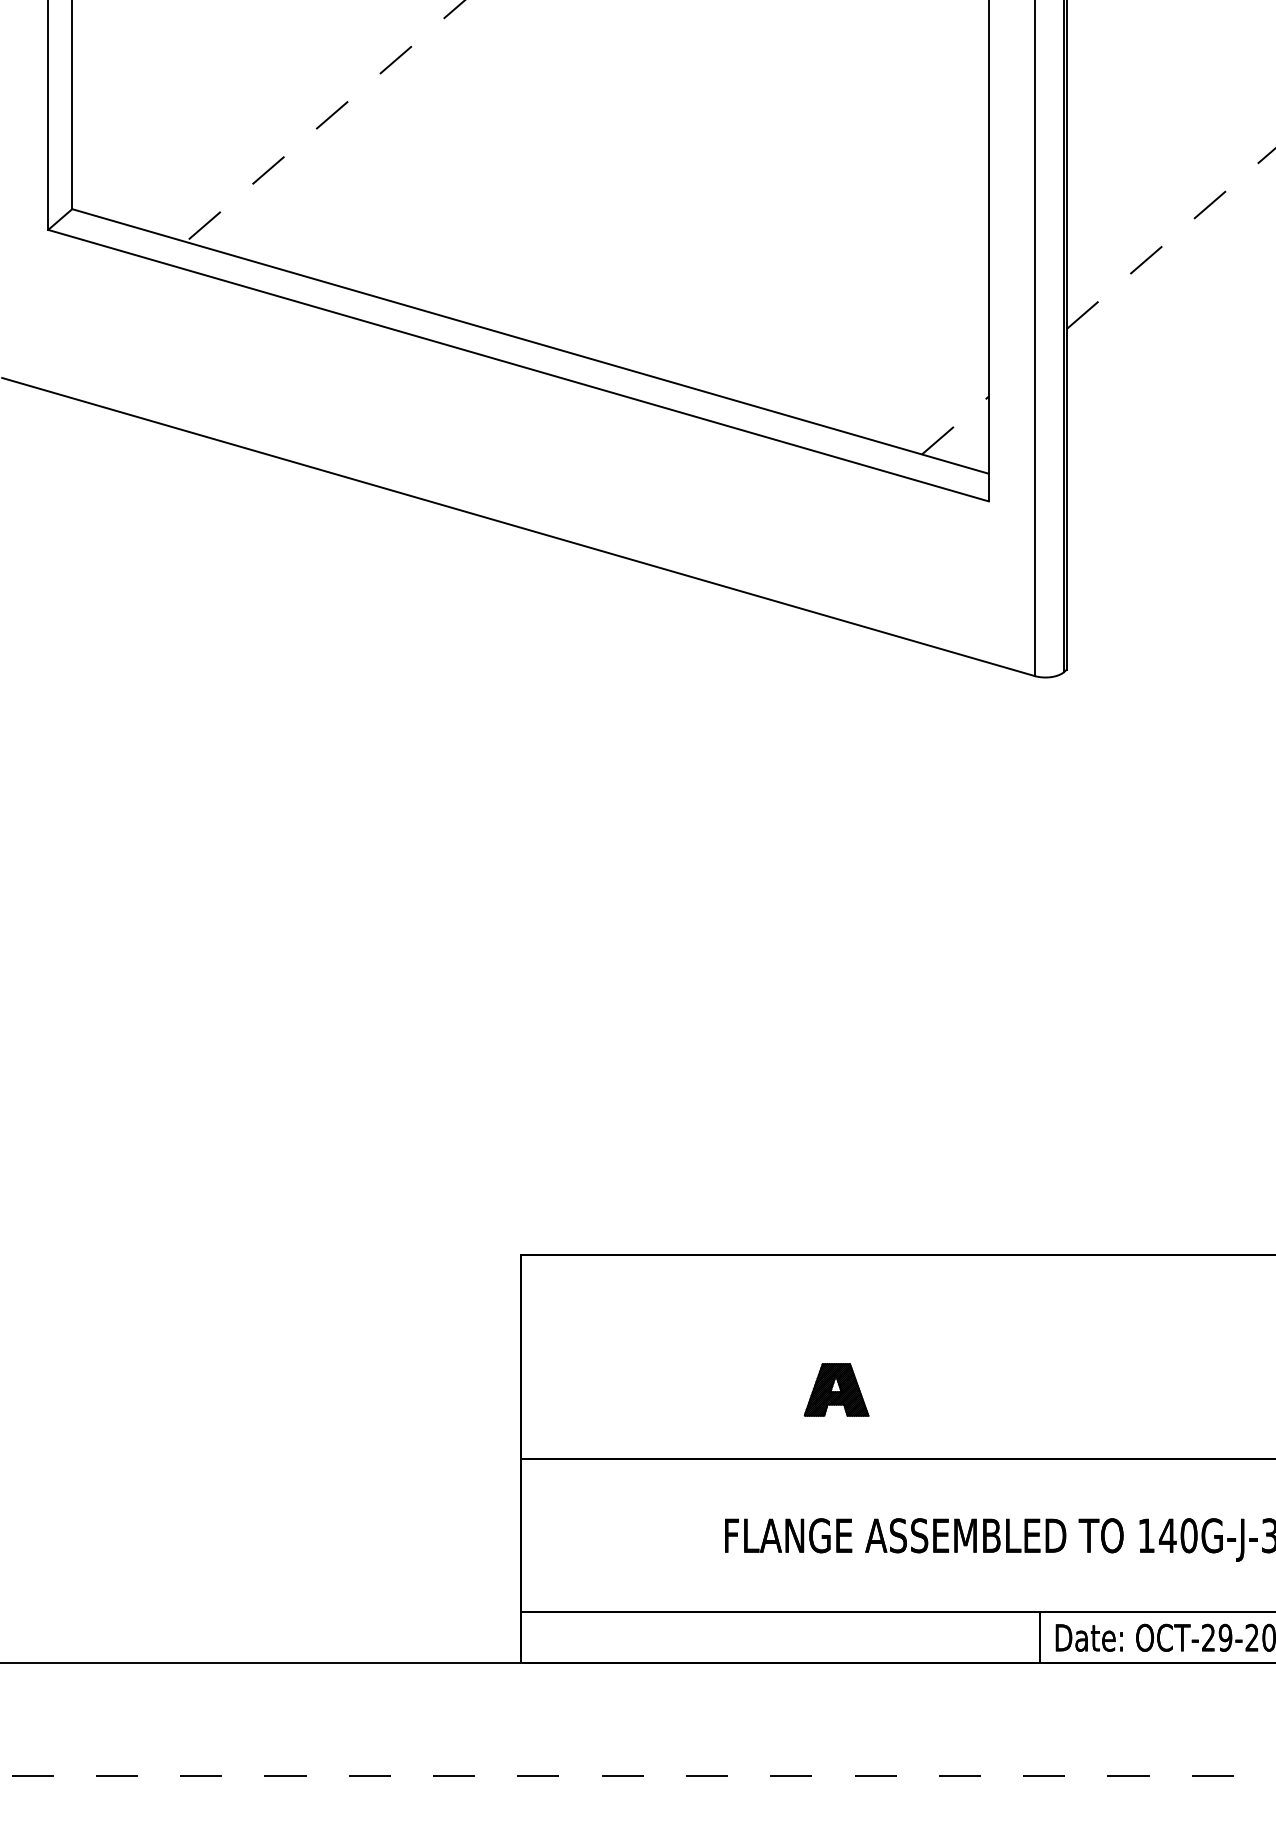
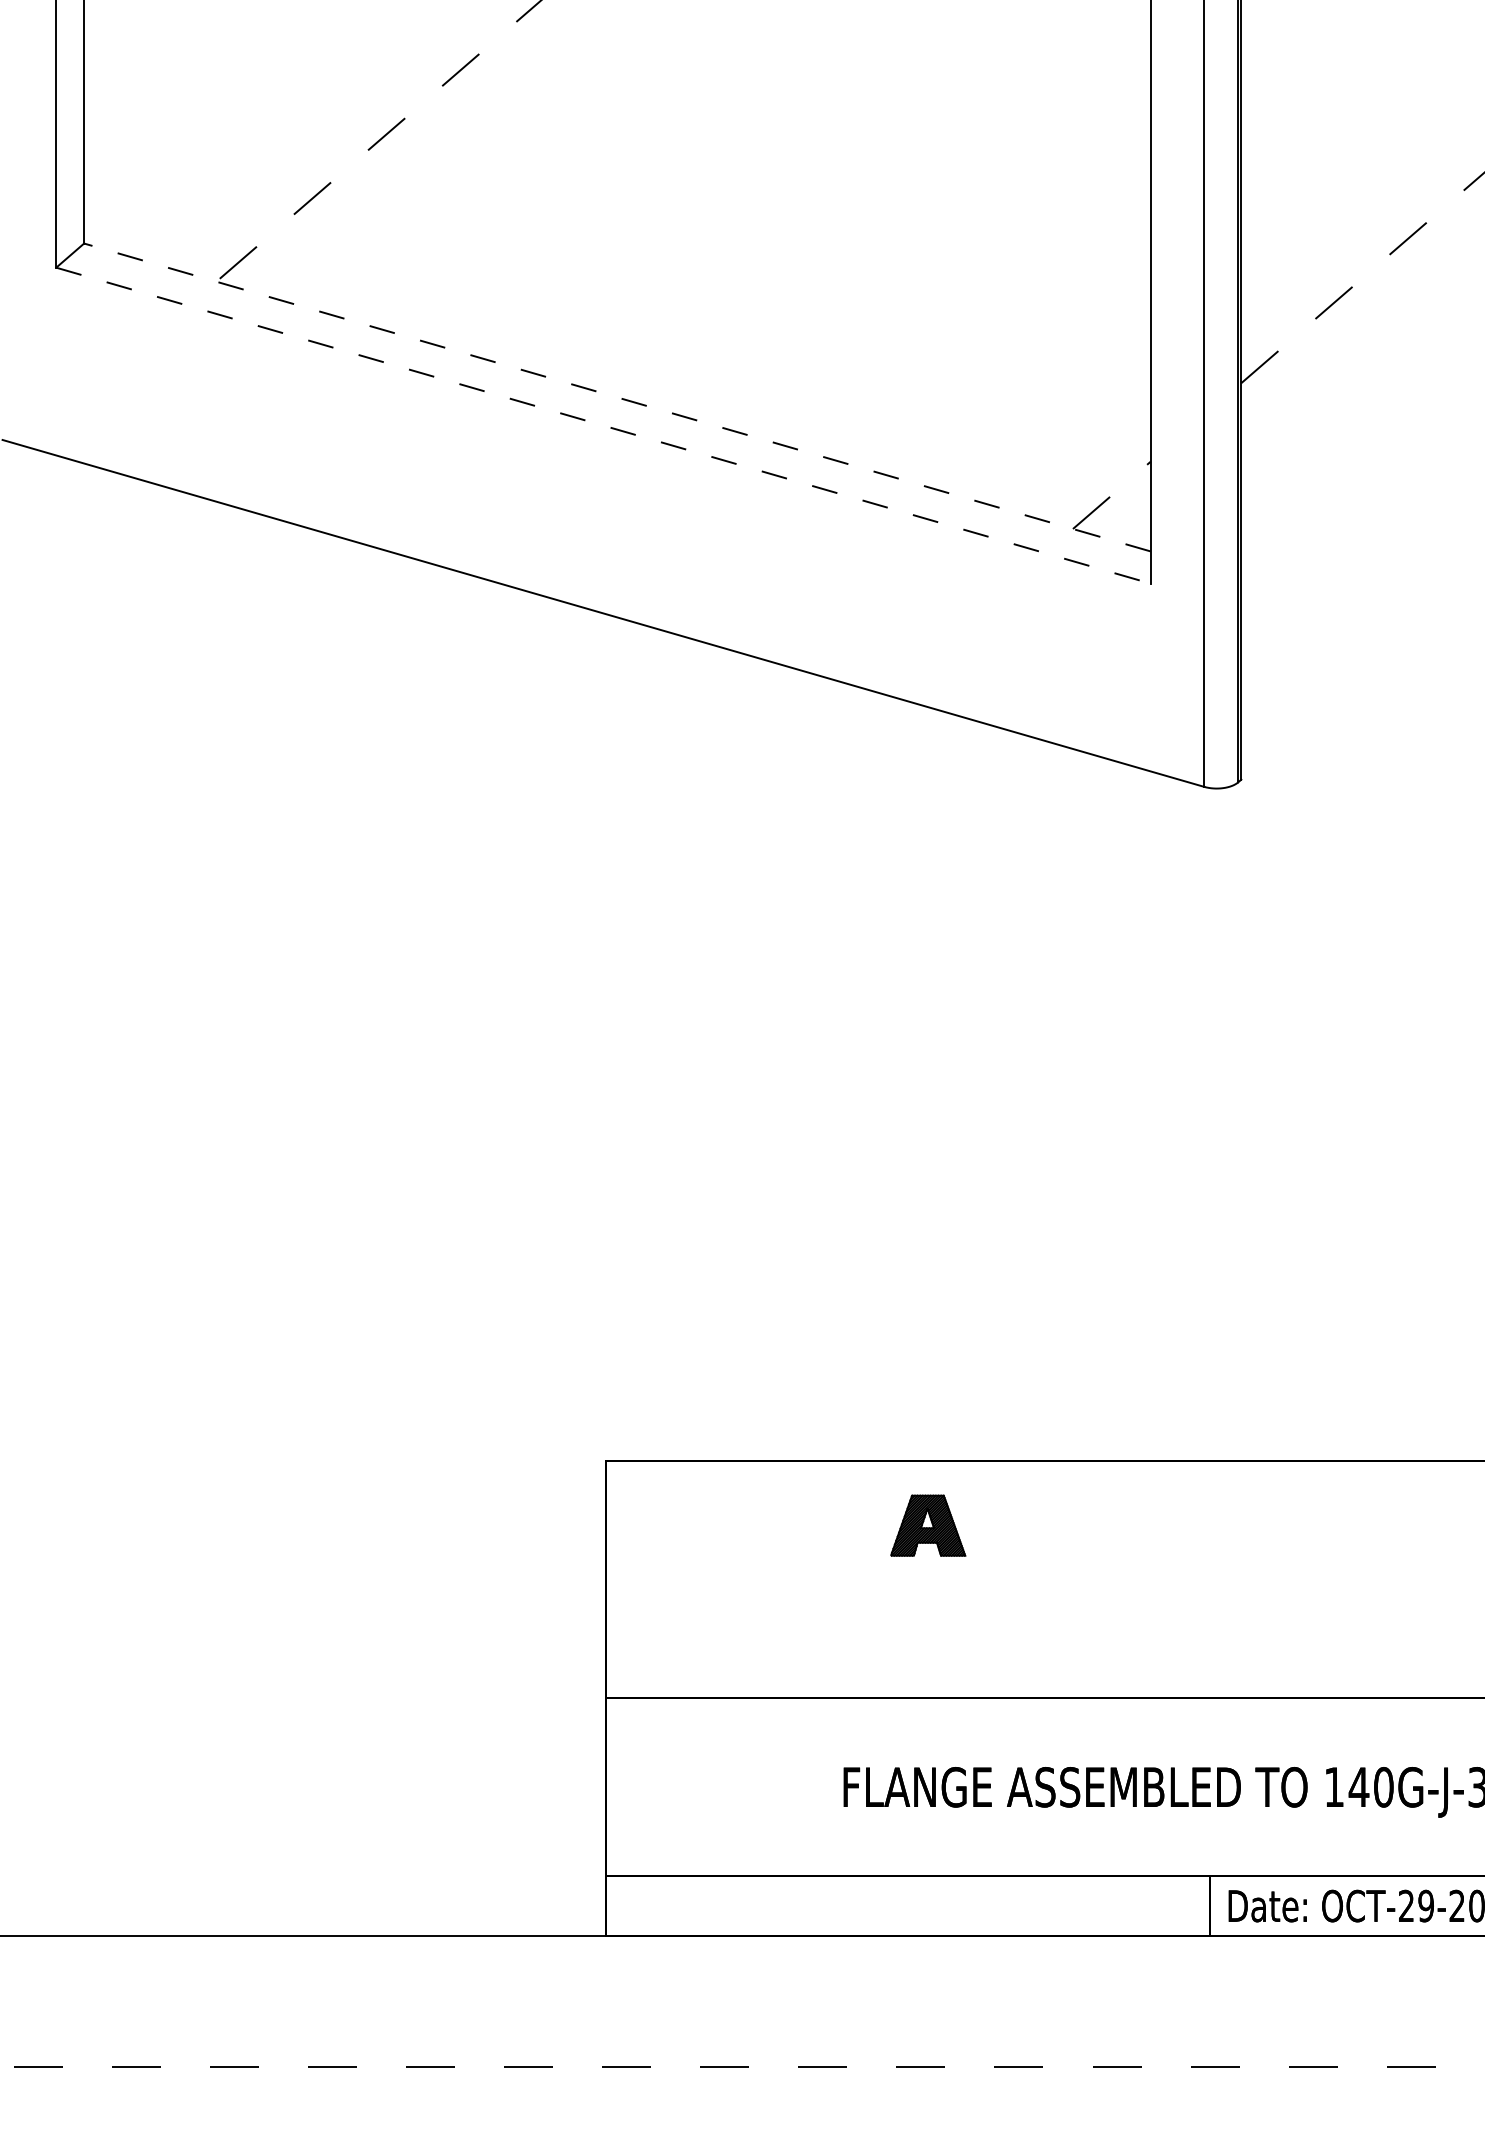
line: (530, 341) -> (617, 397), solid -> dashed
line: (519, 365) -> (604, 425), solid -> dashed
part: (836, 1389) -> (928, 1525), moved

